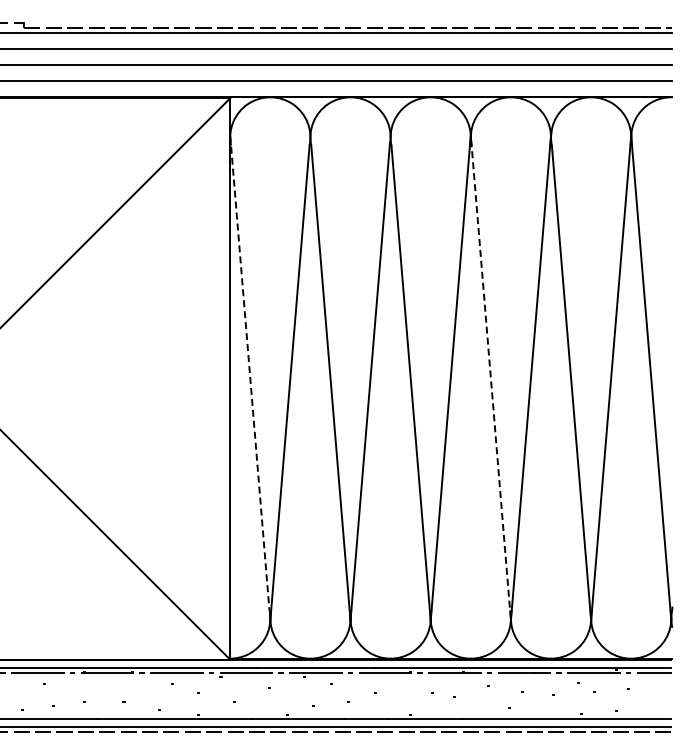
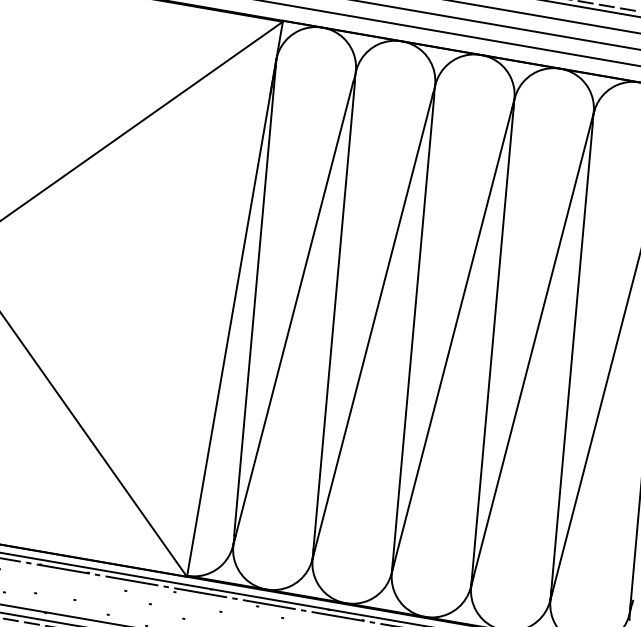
line: (249, 373) -> (254, 297), dashed -> solid
line: (491, 380) -> (492, 345), dashed -> solid

